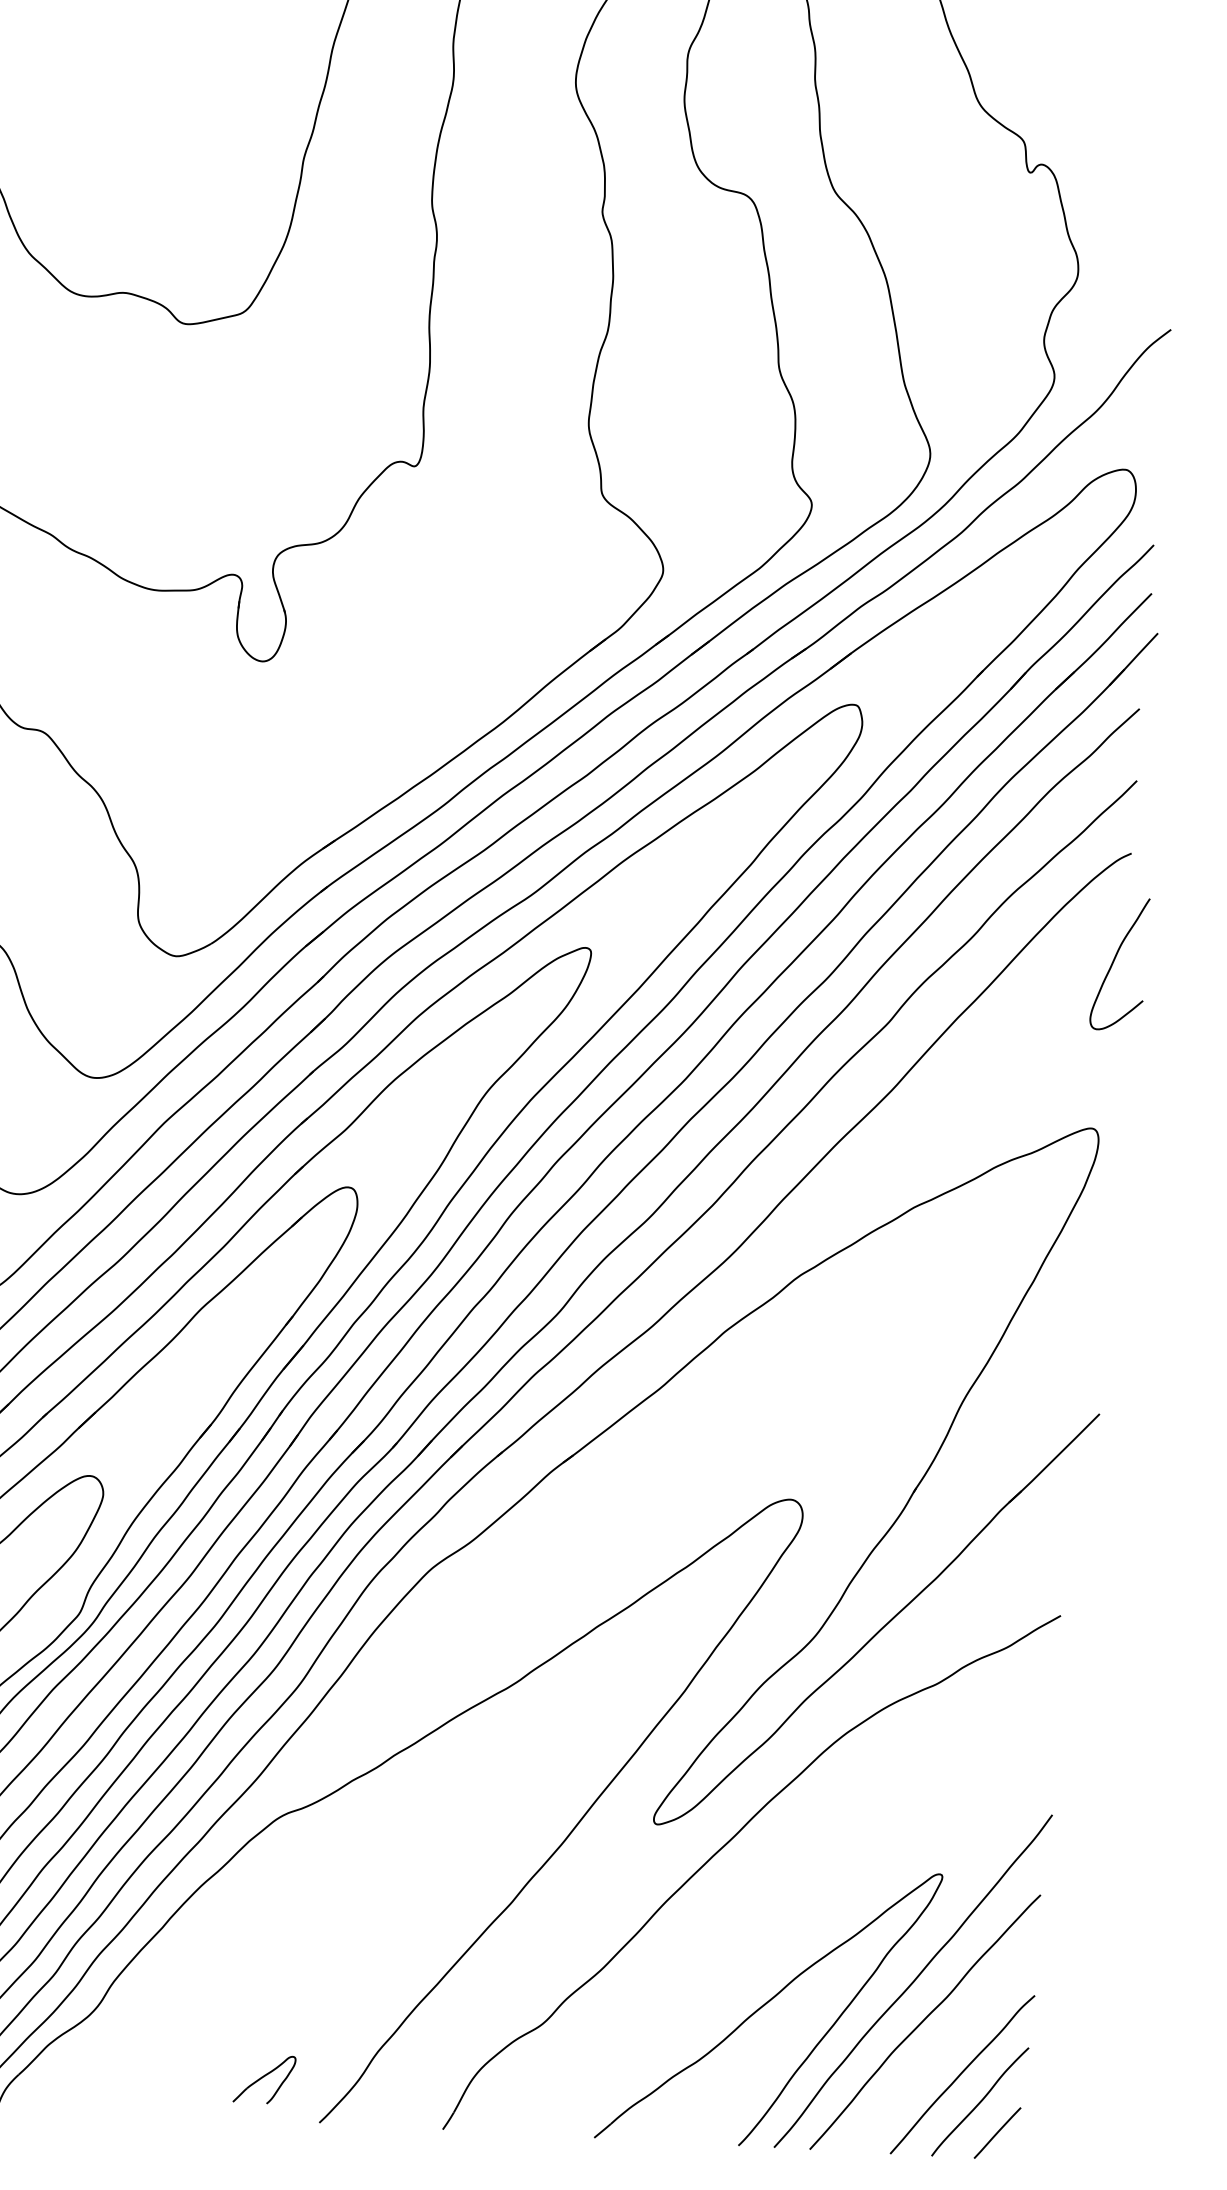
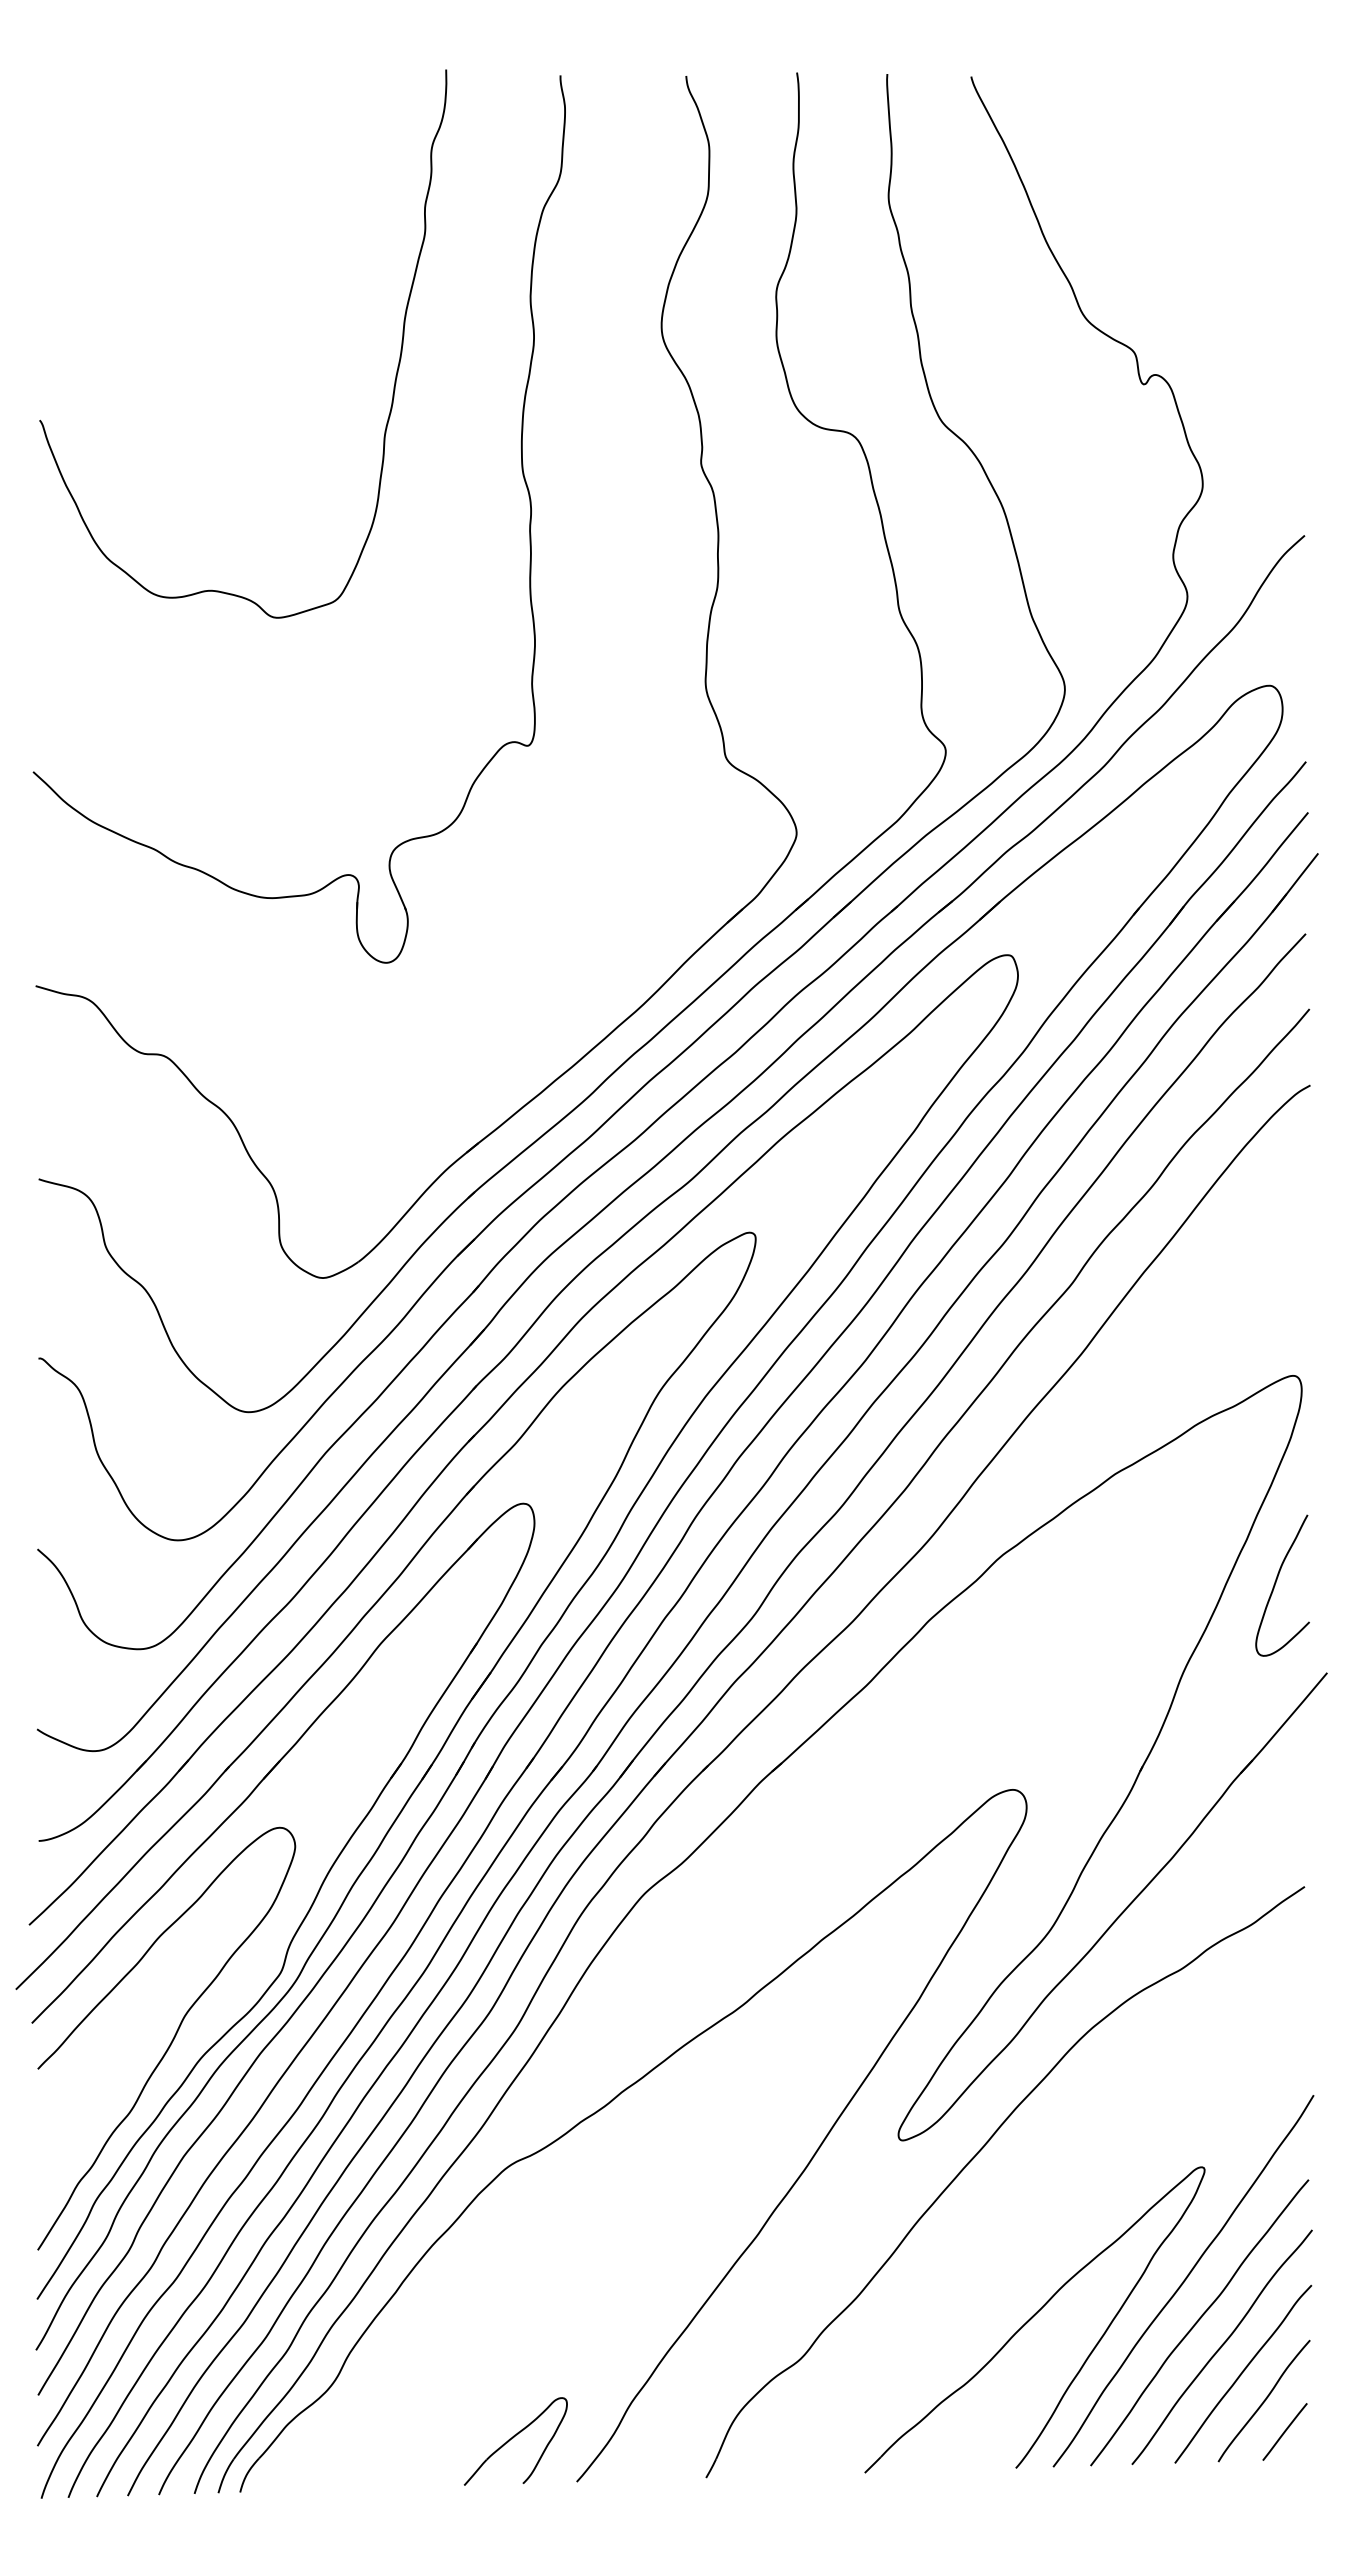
curve: (1114, 961) -> (1276, 1583), moved
curve: (944, 2046) -> (1221, 2346), added
part: (264, 2079) -> (515, 2441), size x1.67

